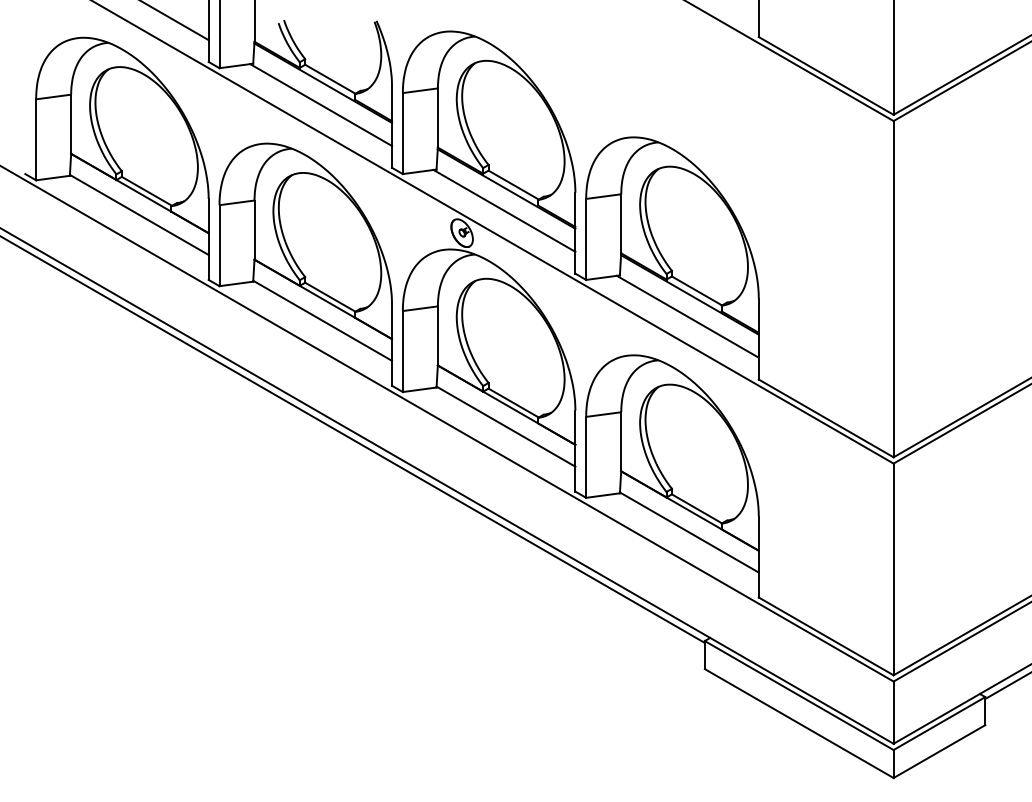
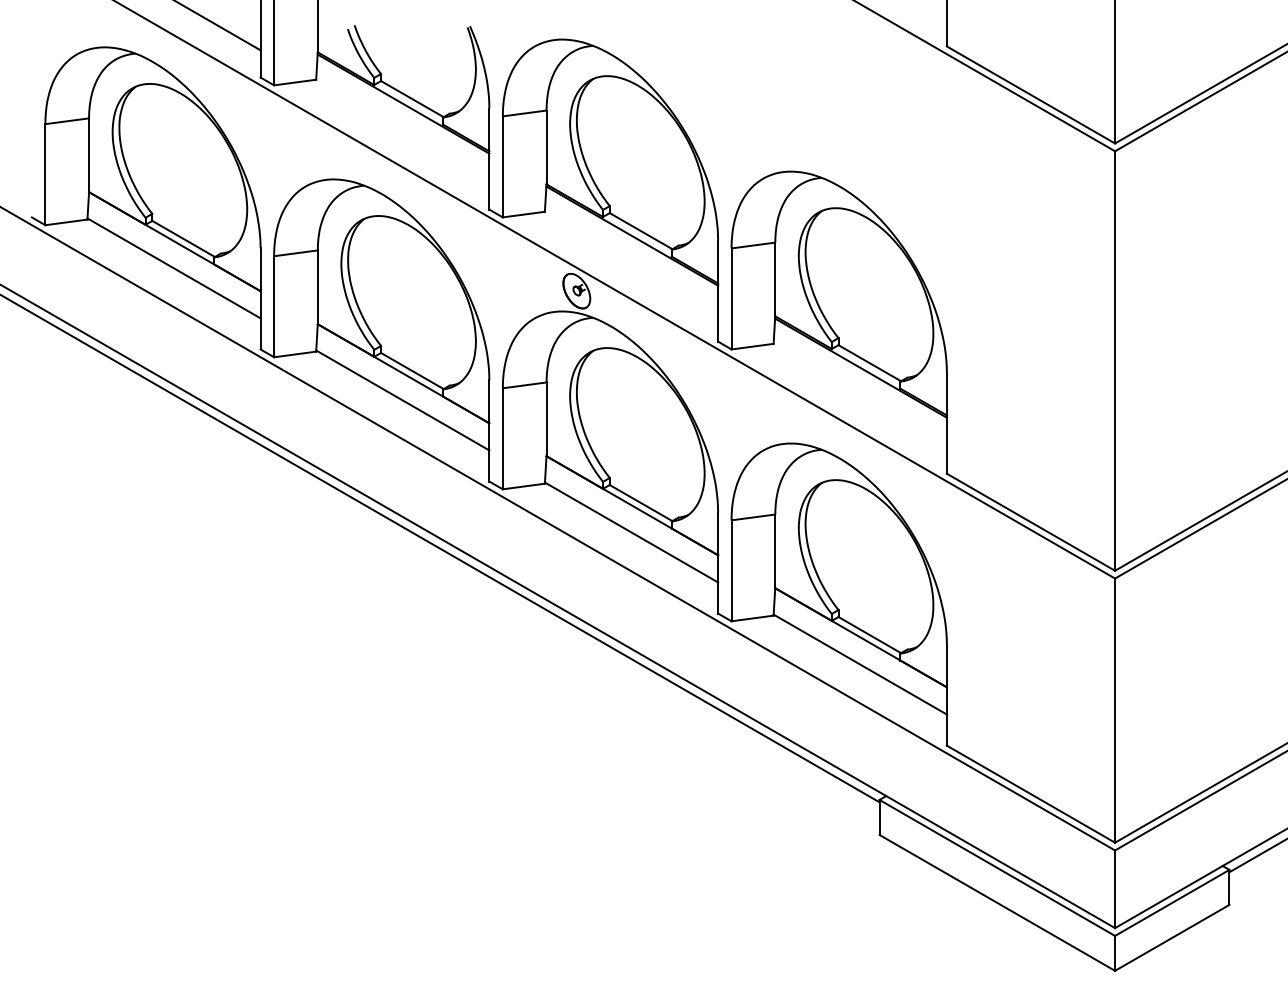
line: (320, 105) -> (400, 131), removed
line: (504, 211) -> (629, 263), removed
line: (687, 316) -> (857, 395), removed

